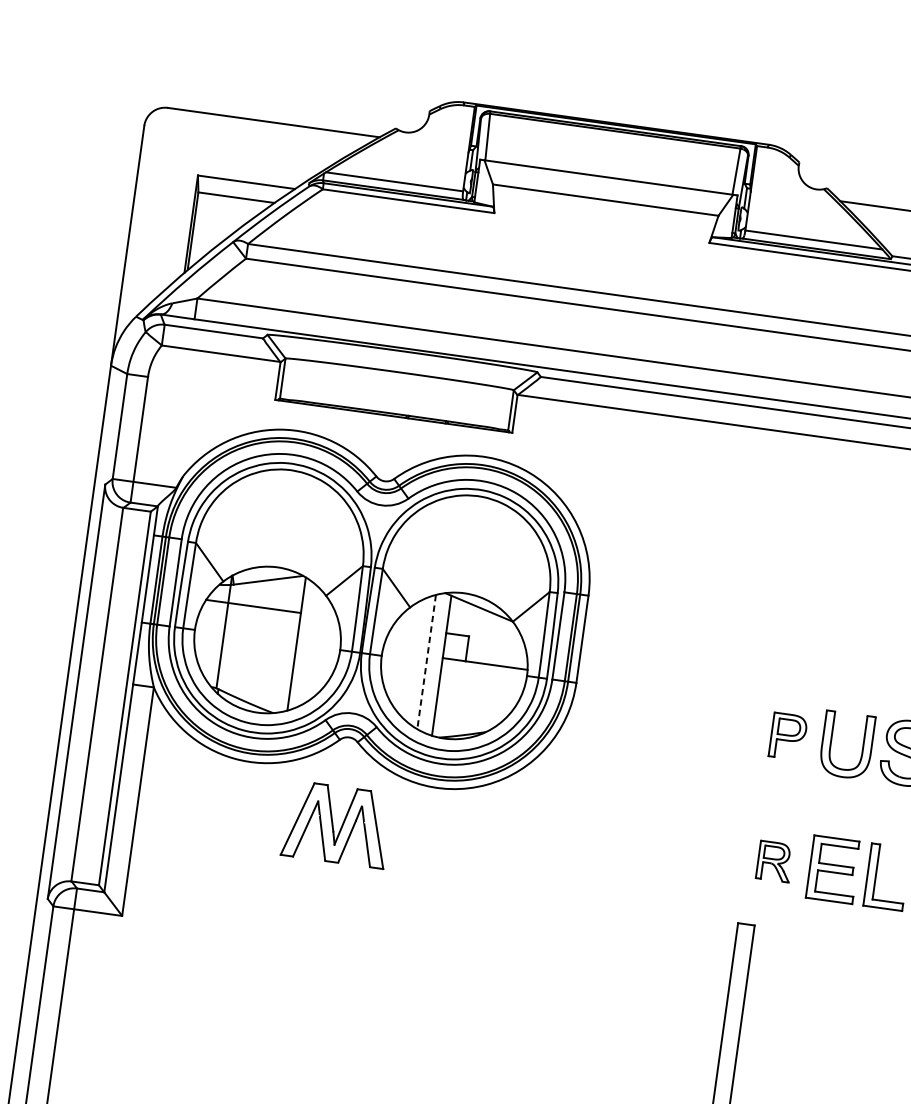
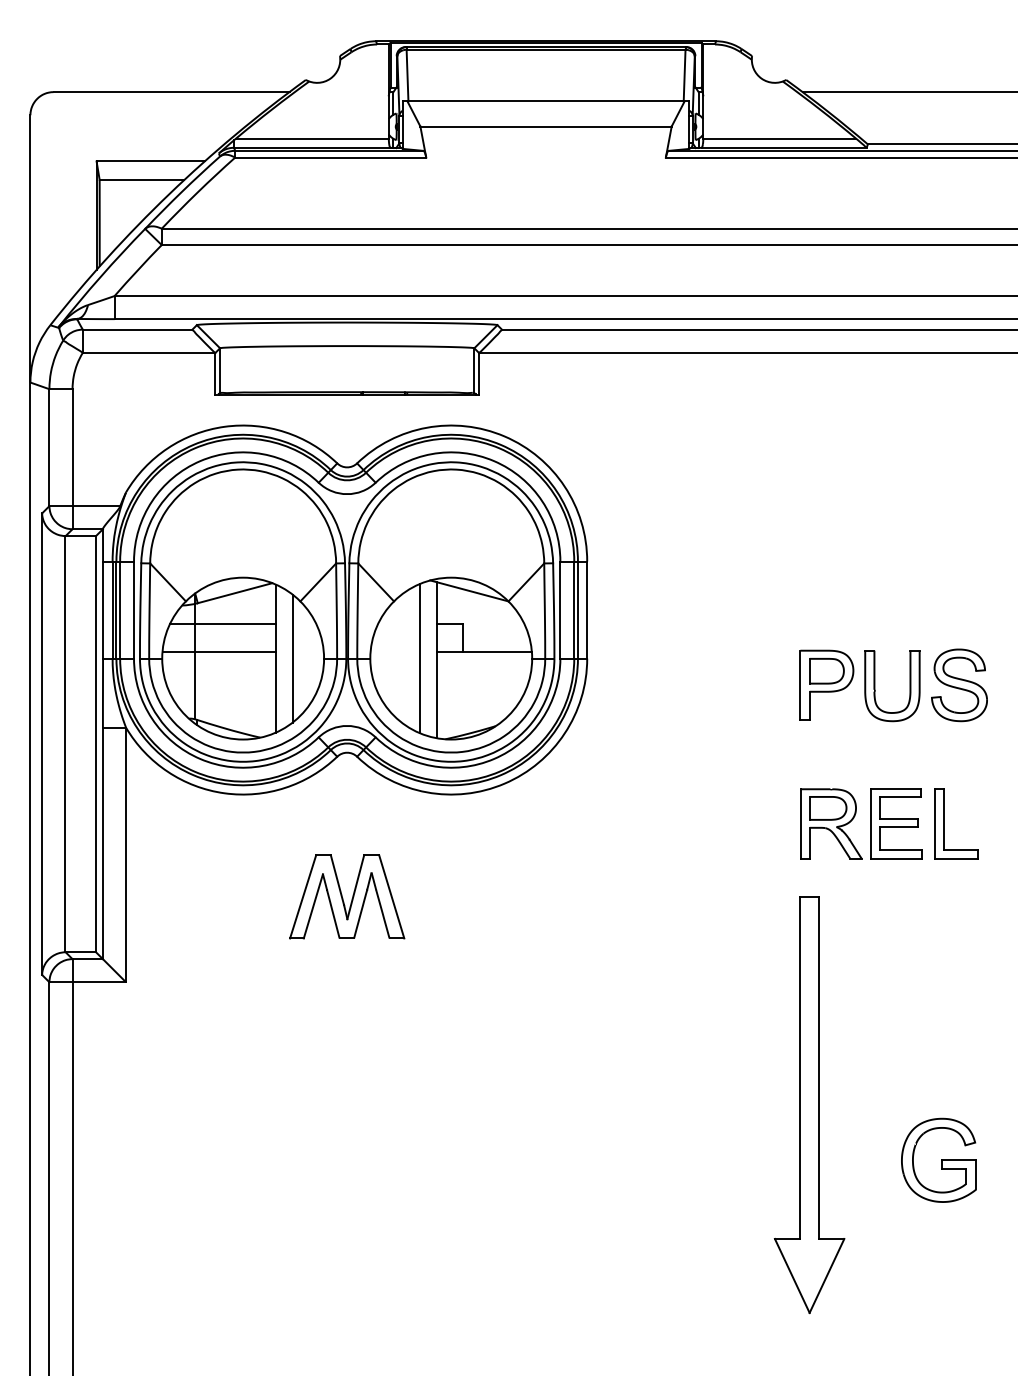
line: (246, 630) -> (218, 651), added
line: (311, 646) -> (292, 658), added
line: (426, 661) -> (420, 658), dashed -> solid
part: (787, 735) -> (826, 684), size x1.43
part: (337, 824) -> (347, 896), moved
part: (775, 861) -> (831, 823), size x1.67

